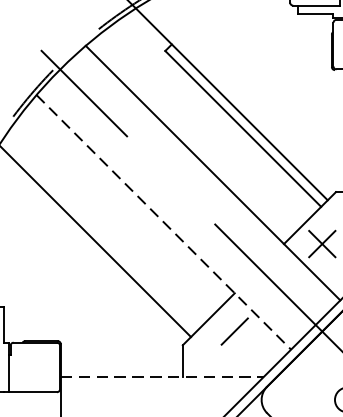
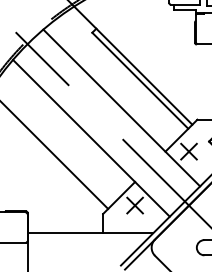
line: (163, 222) -> (91, 138), dashed -> solid
line: (233, 331) -> (134, 205), added
line: (162, 376) -> (90, 233), dashed -> solid

